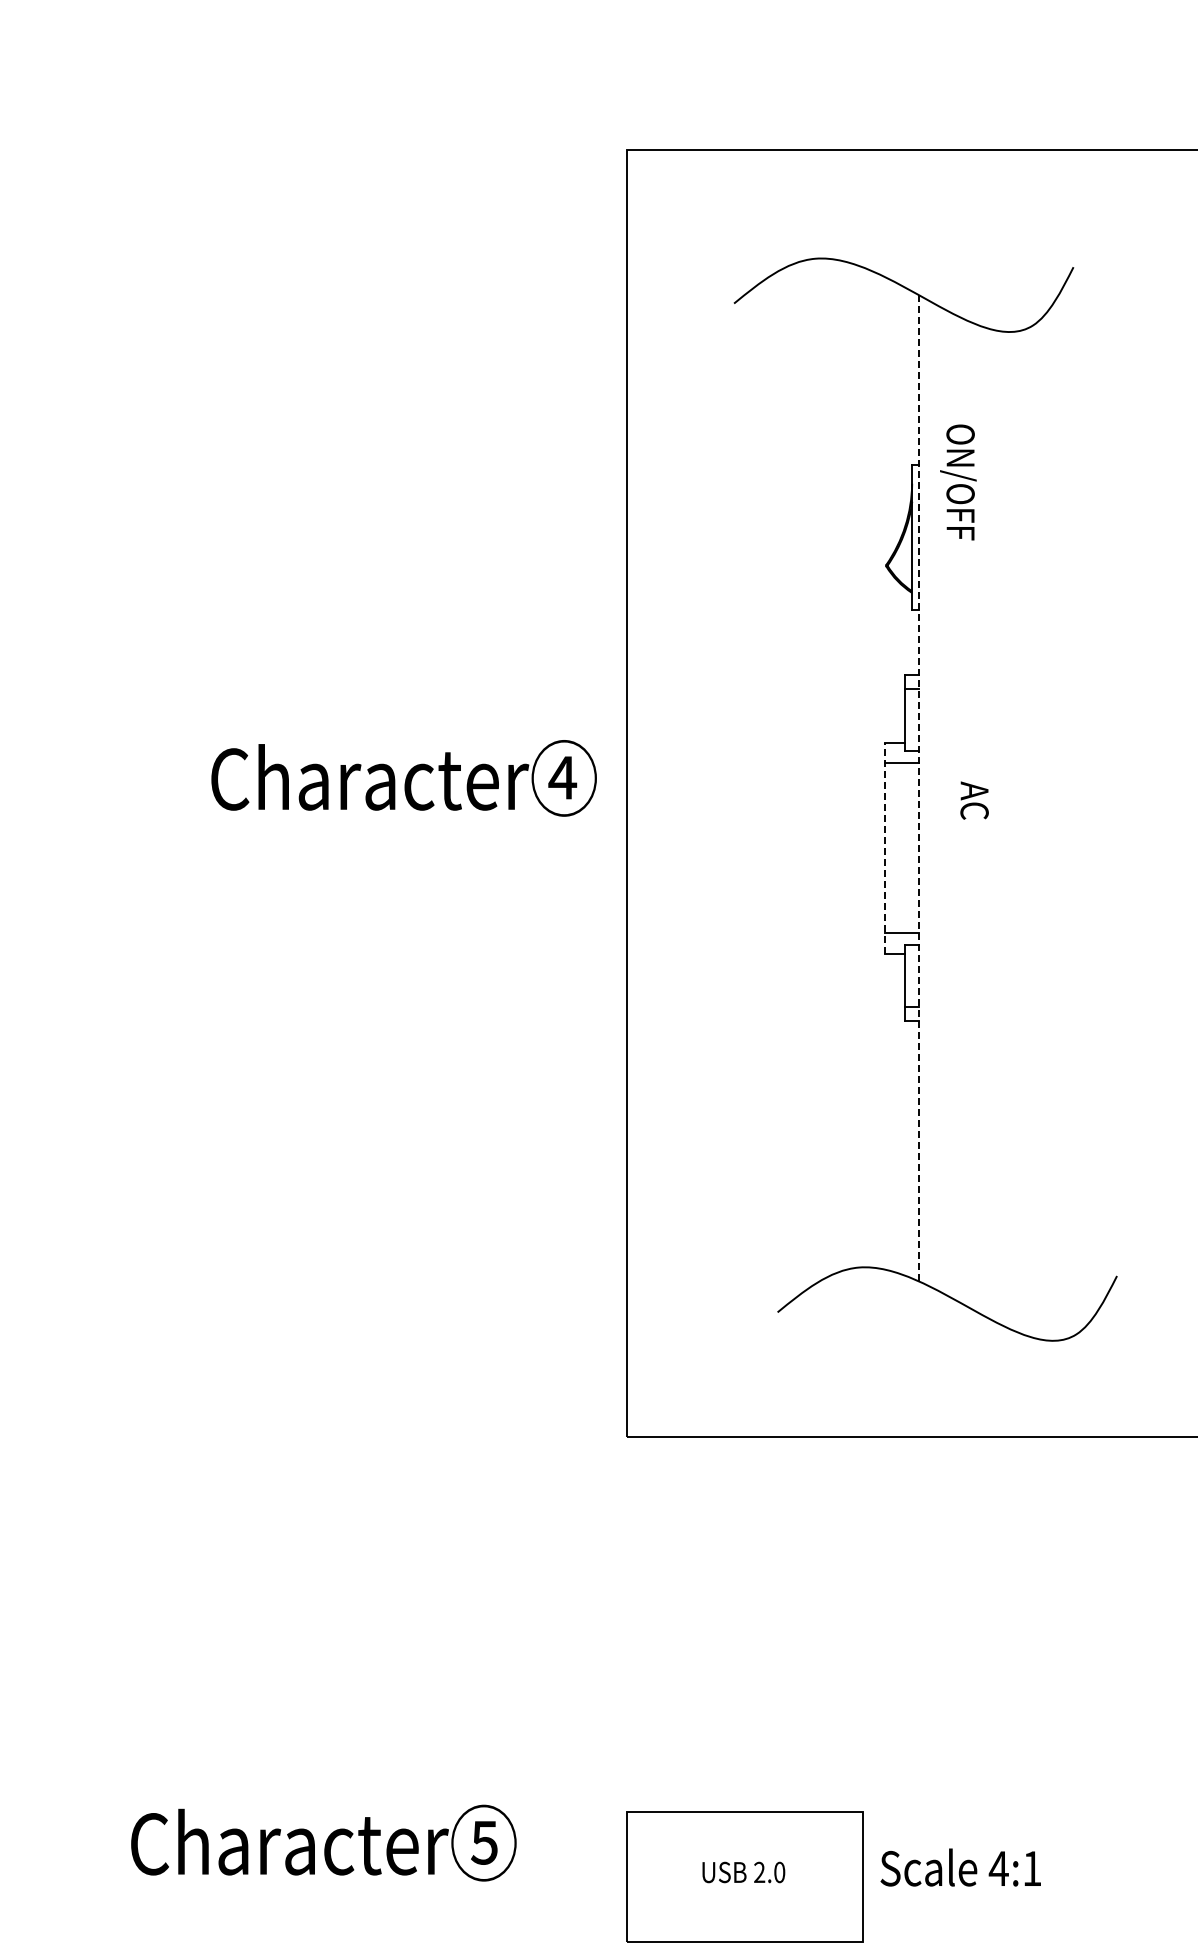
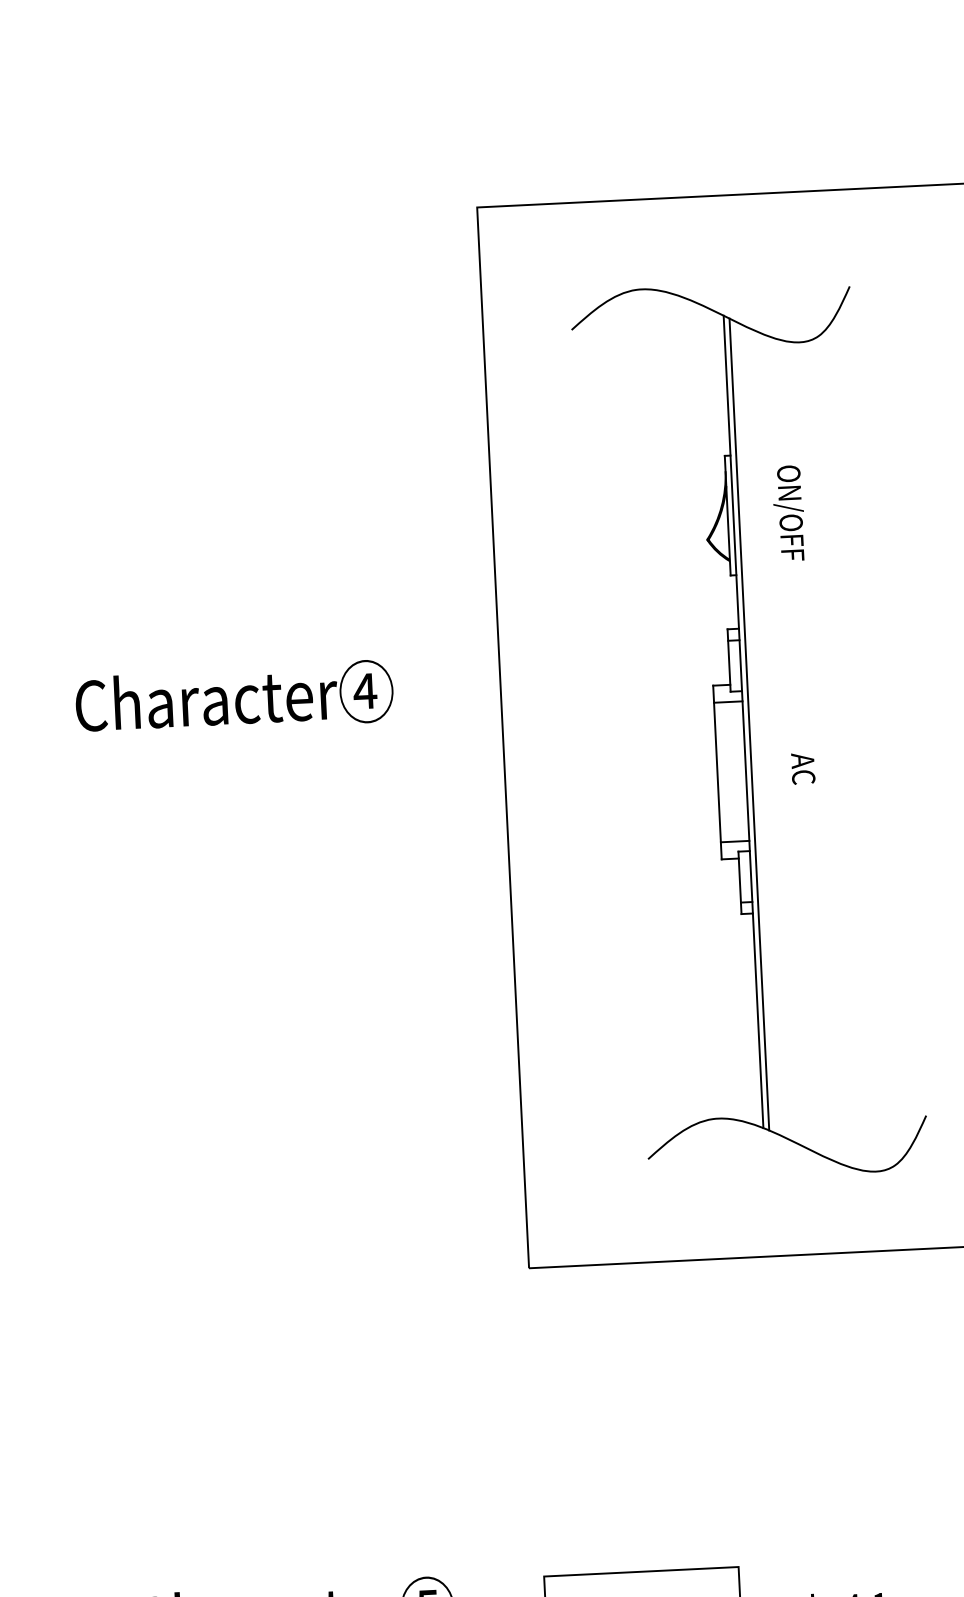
text: (958, 482) -> (789, 513), moved
text: (403, 778) -> (234, 698), moved
line: (919, 787) -> (743, 721), dashed -> solid
line: (925, 791) -> (748, 724), added
text: (974, 800) -> (803, 768), moved
line: (884, 847) -> (717, 772), dashed -> solid

